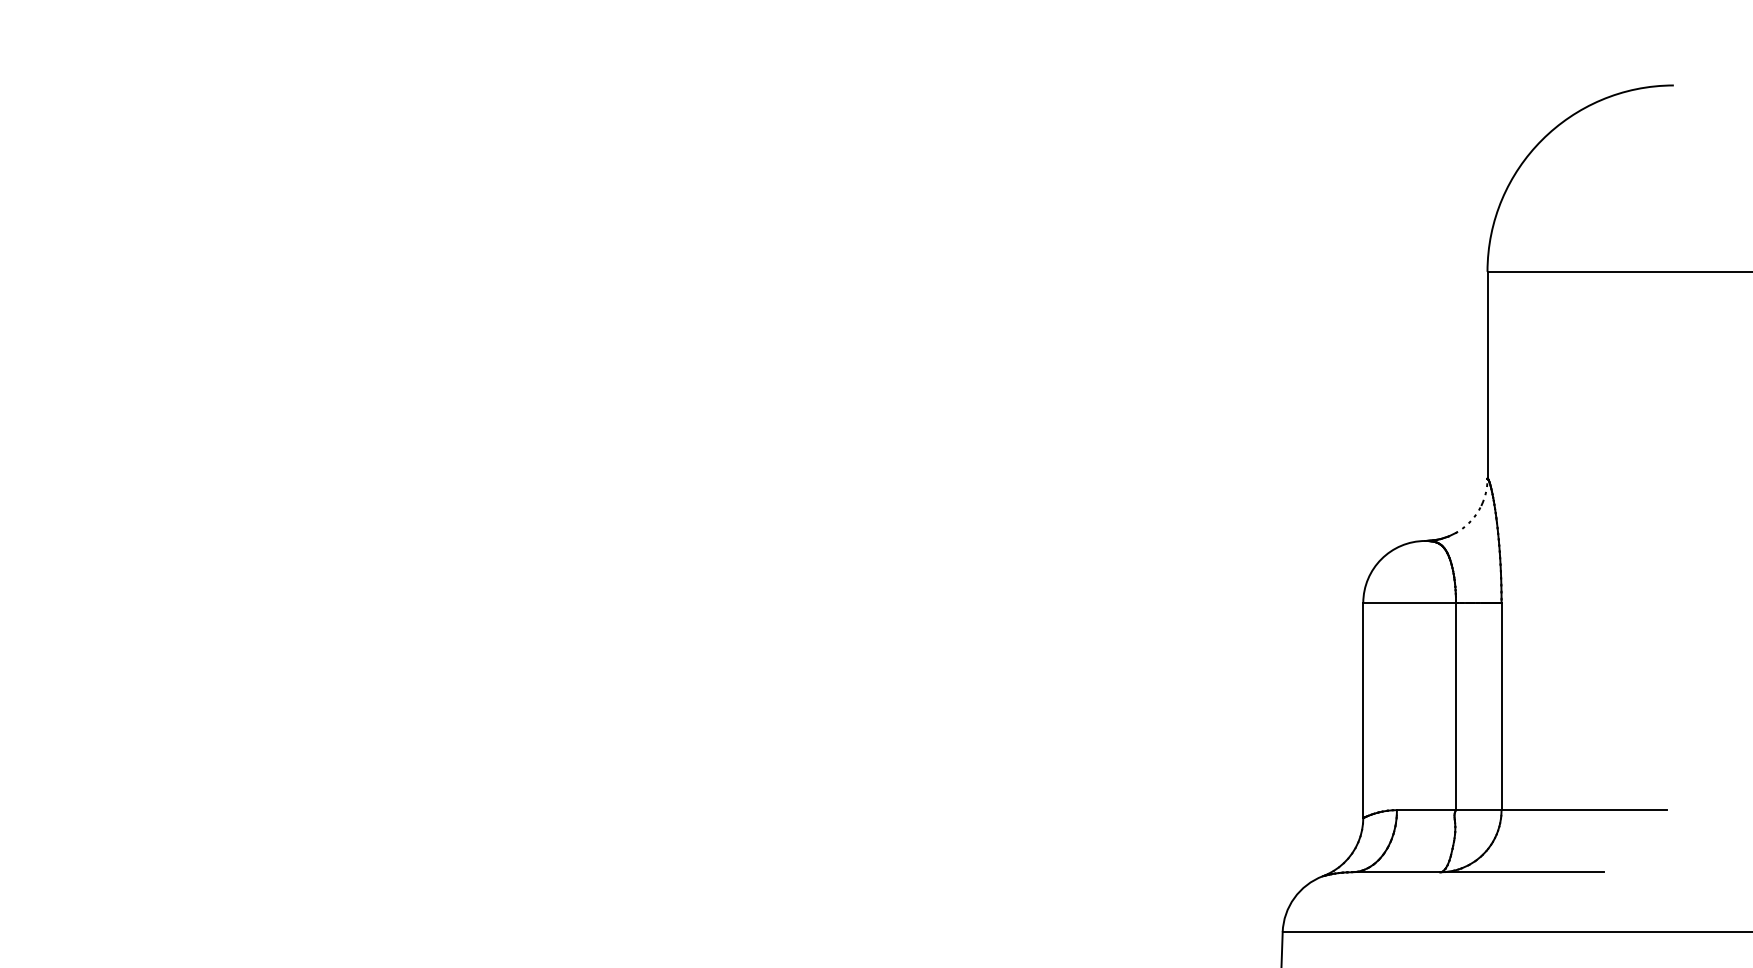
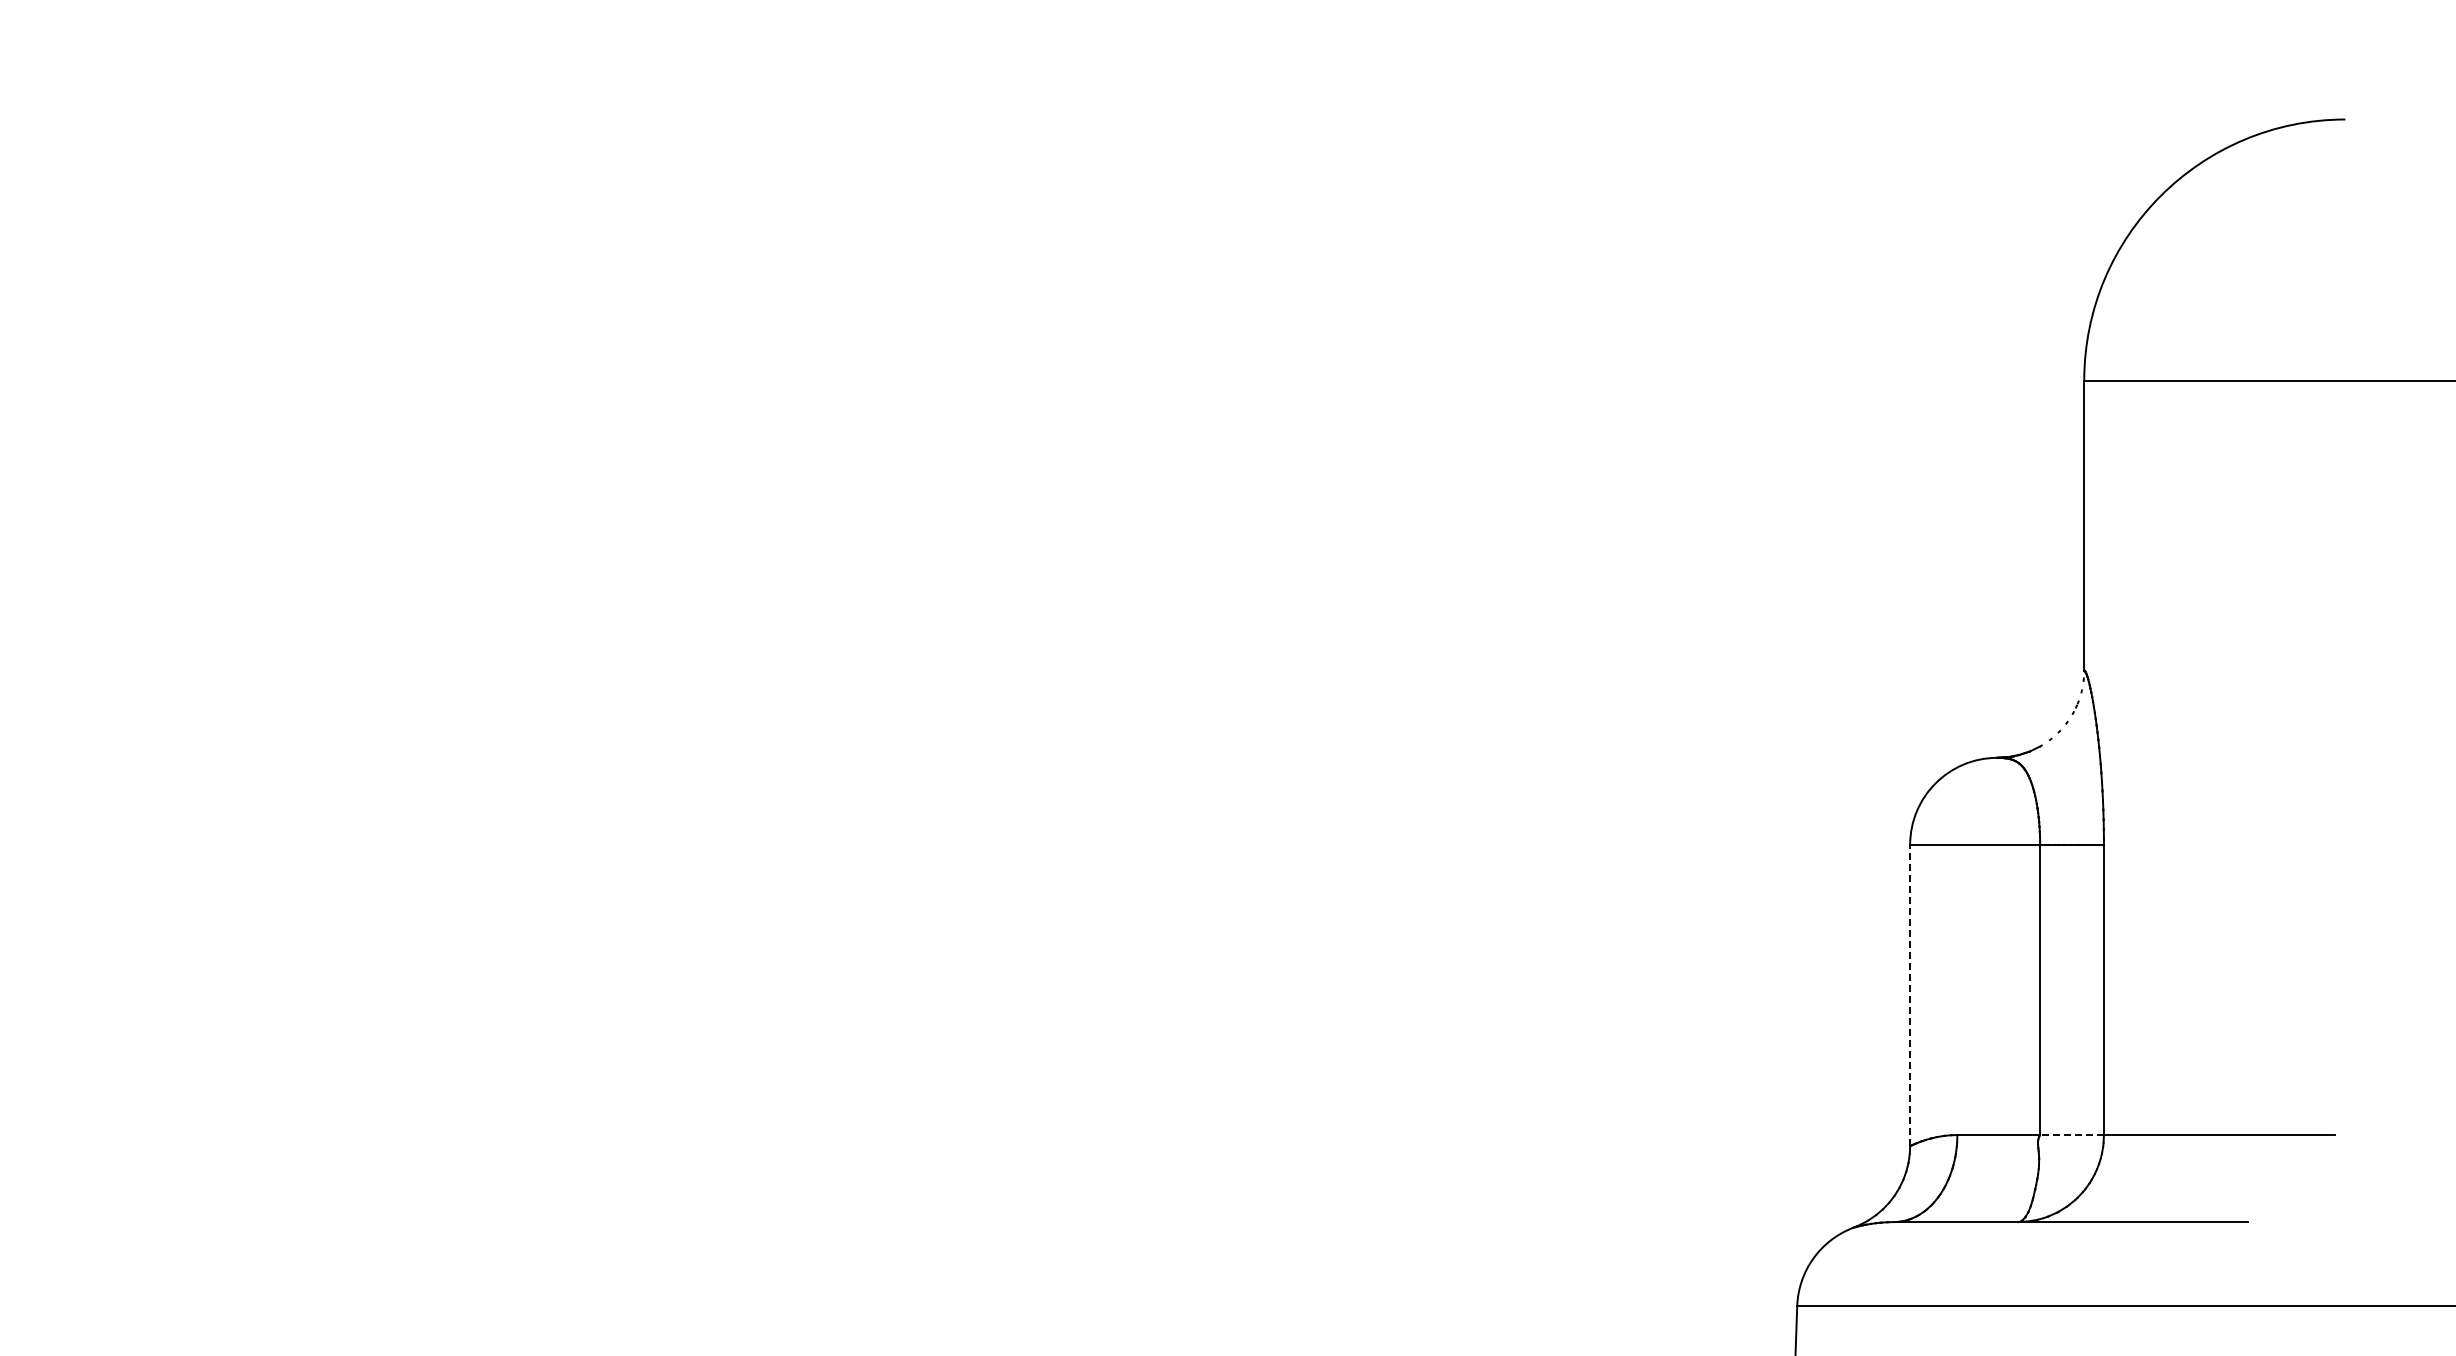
line: (1363, 710) -> (1910, 995), solid -> dashed
line: (1479, 810) -> (2072, 1135), solid -> dashed

